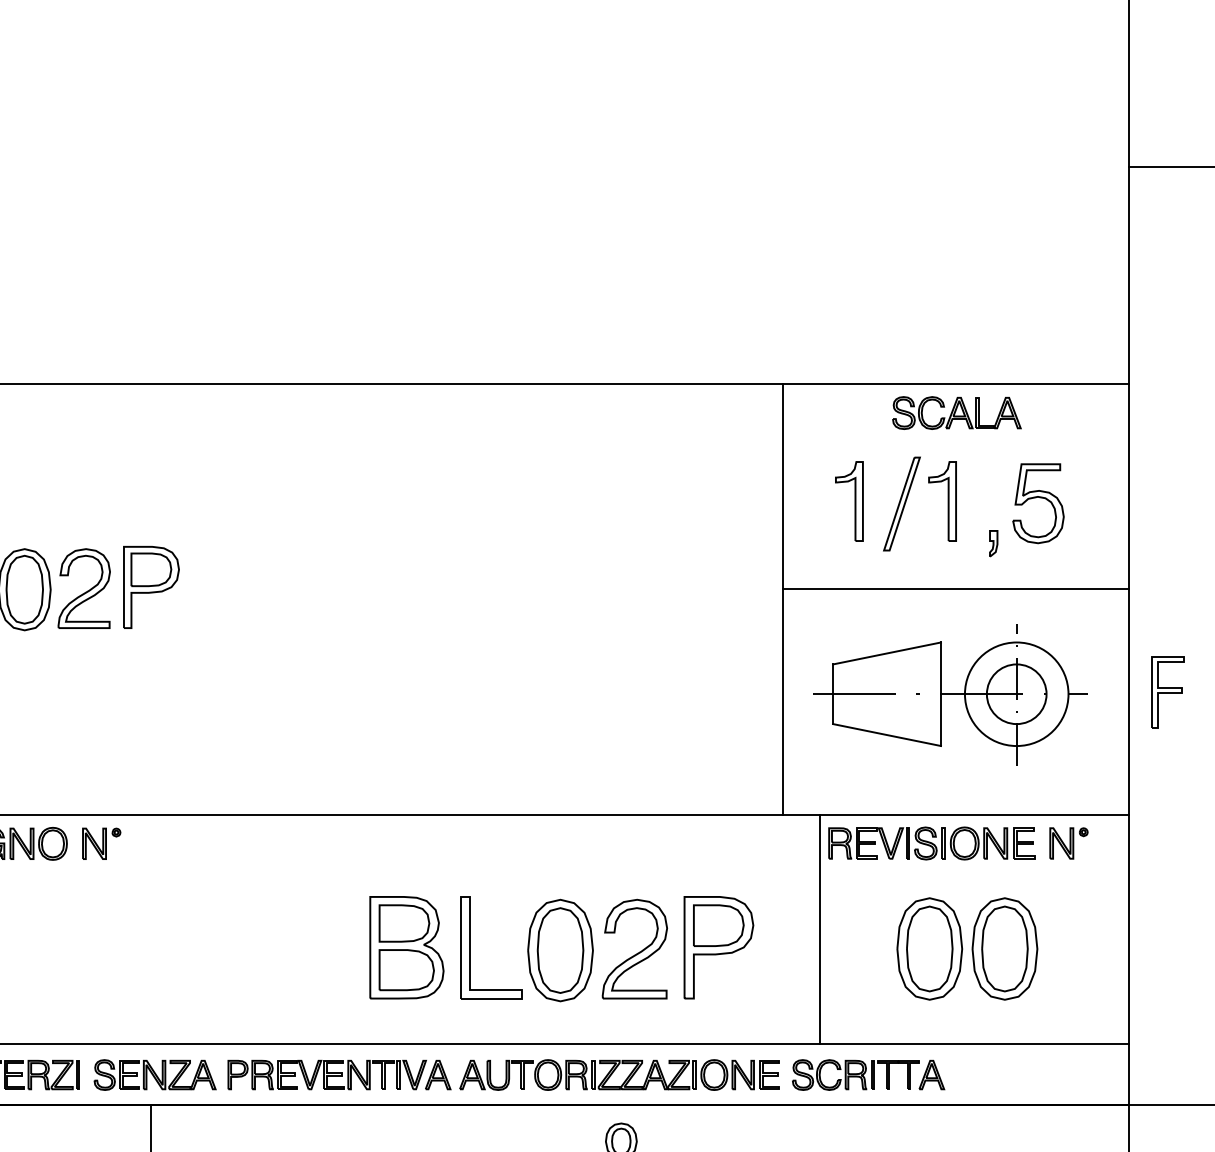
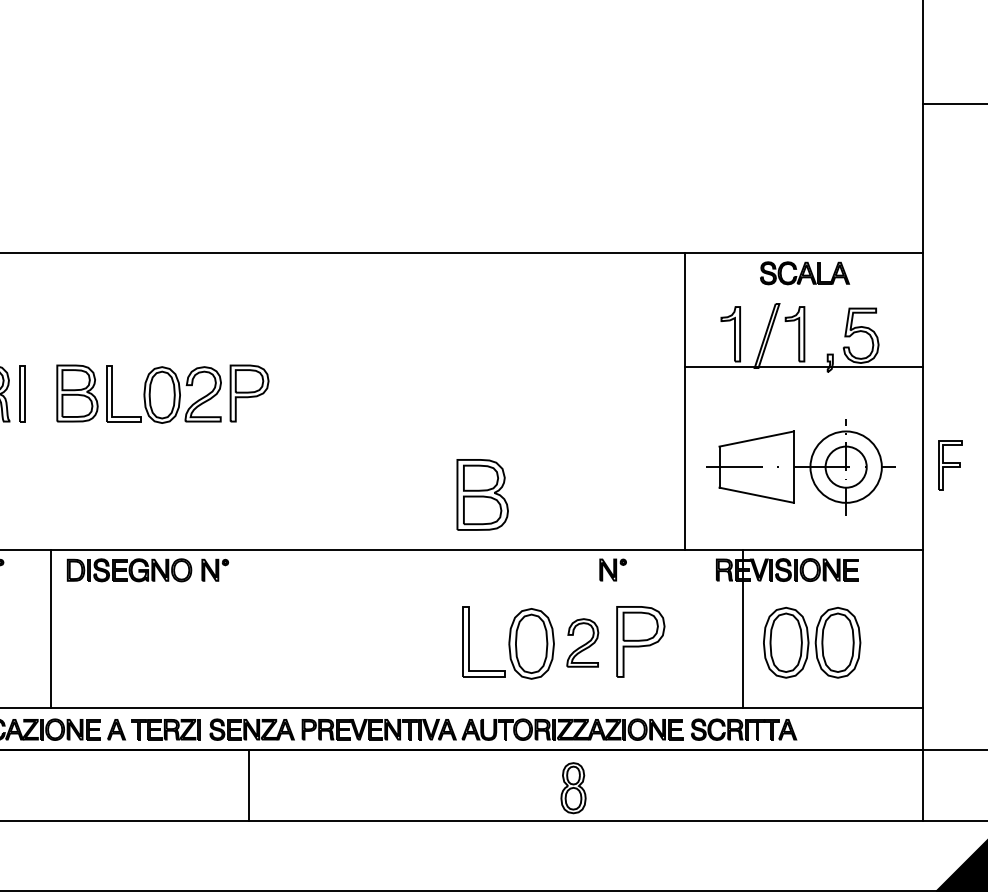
line: (956, 588) -> (804, 366), moved
part: (1067, 842) -> (612, 569), moved
line: (819, 929) -> (743, 629), moved
part: (406, 947) -> (482, 494), moved
part: (634, 948) -> (582, 642), size x0.7

